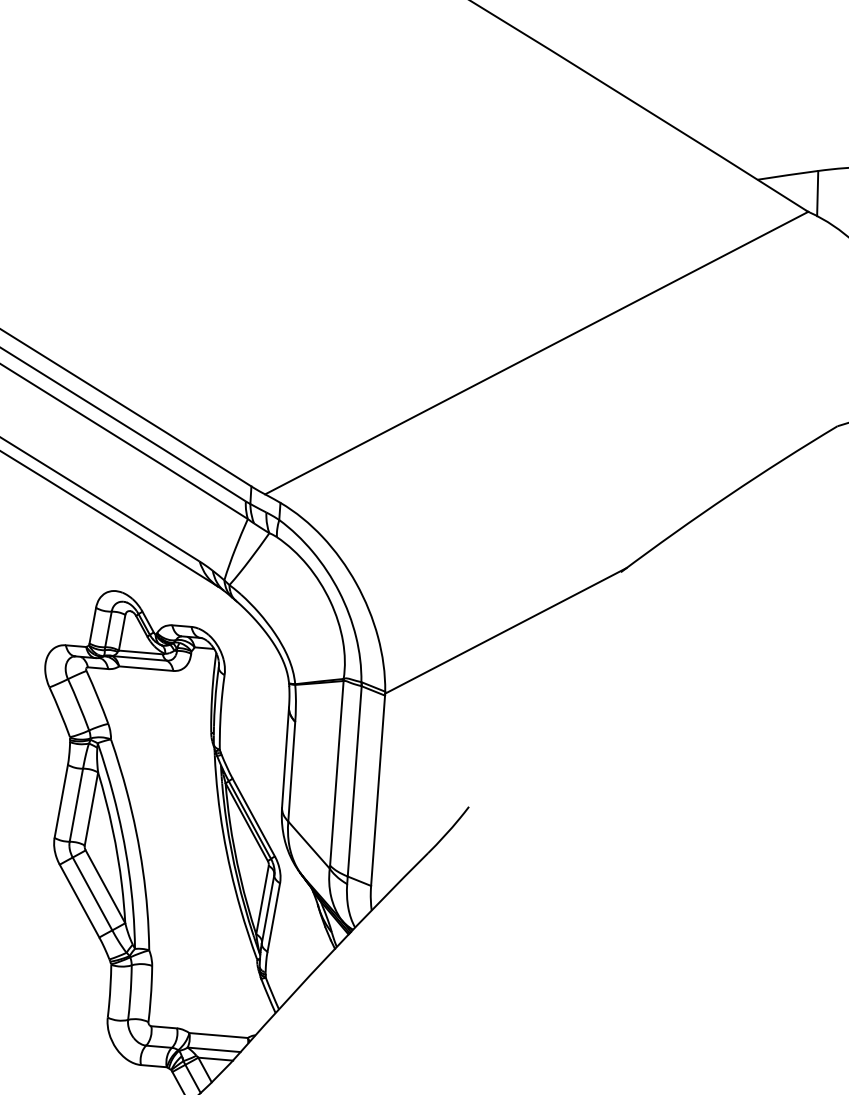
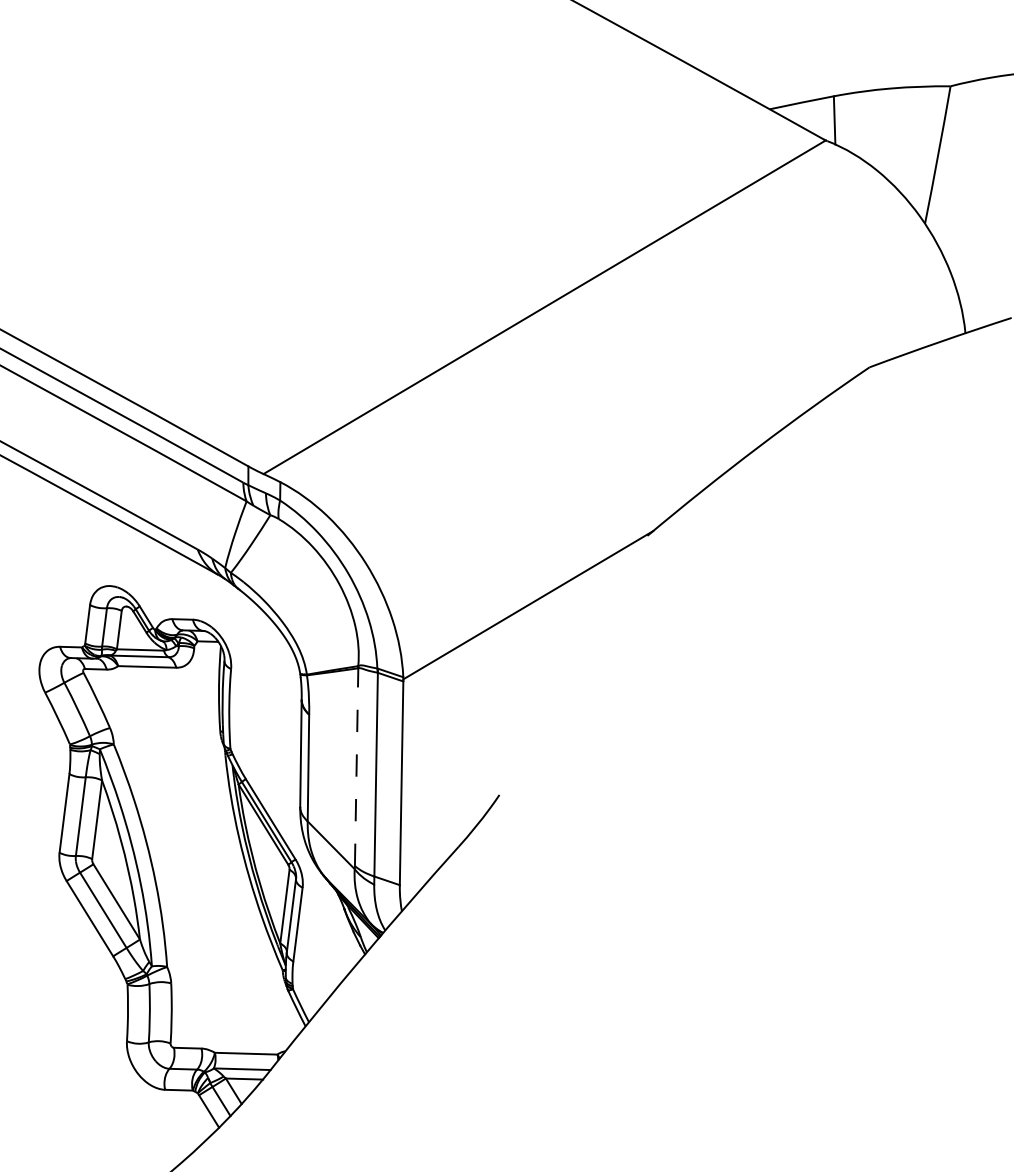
line: (336, 773) -> (356, 767), solid -> dashed

